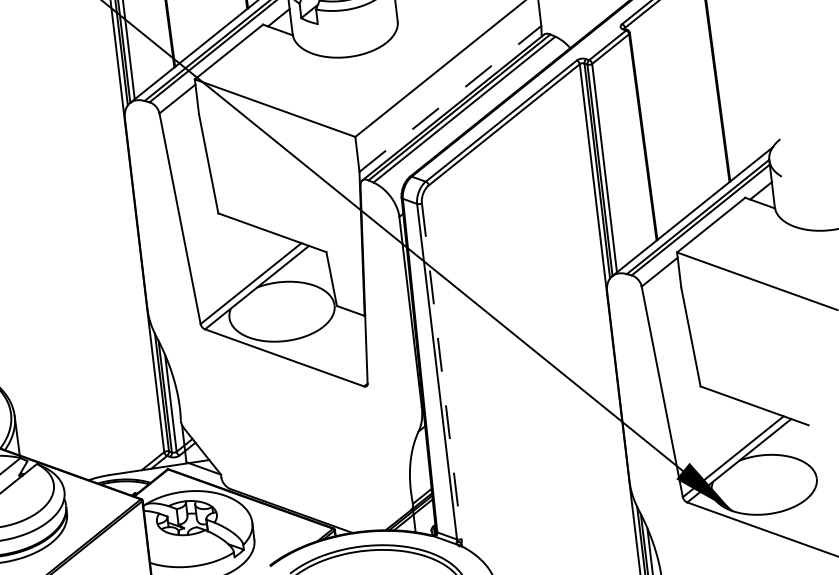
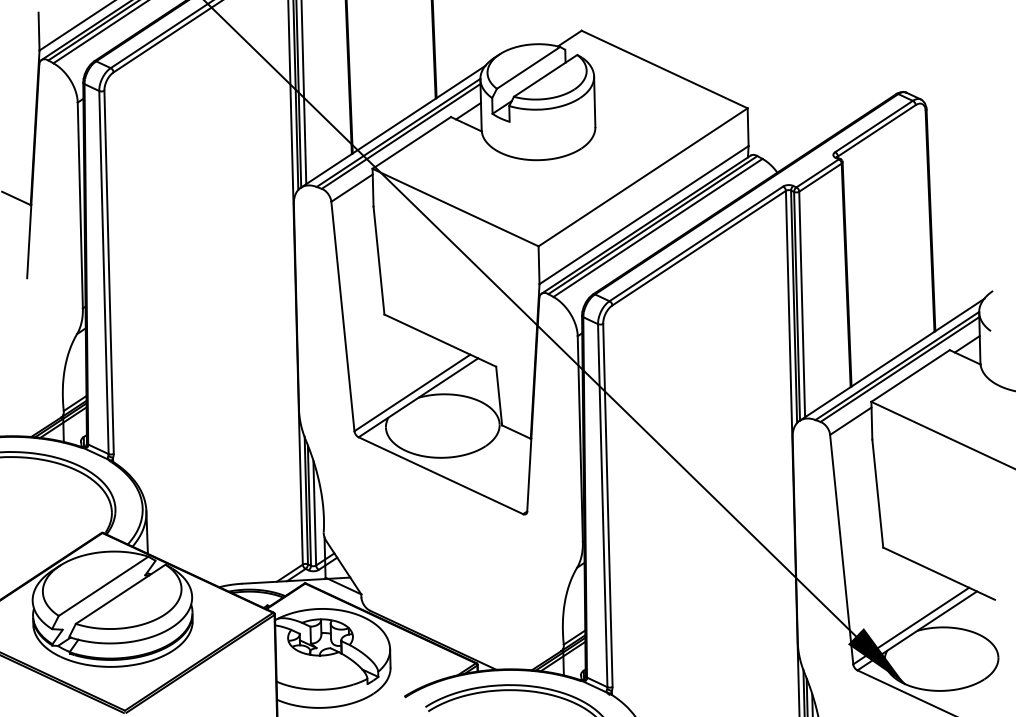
line: (450, 98) -> (644, 214), dashed -> solid
line: (441, 371) -> (607, 505), dashed -> solid

